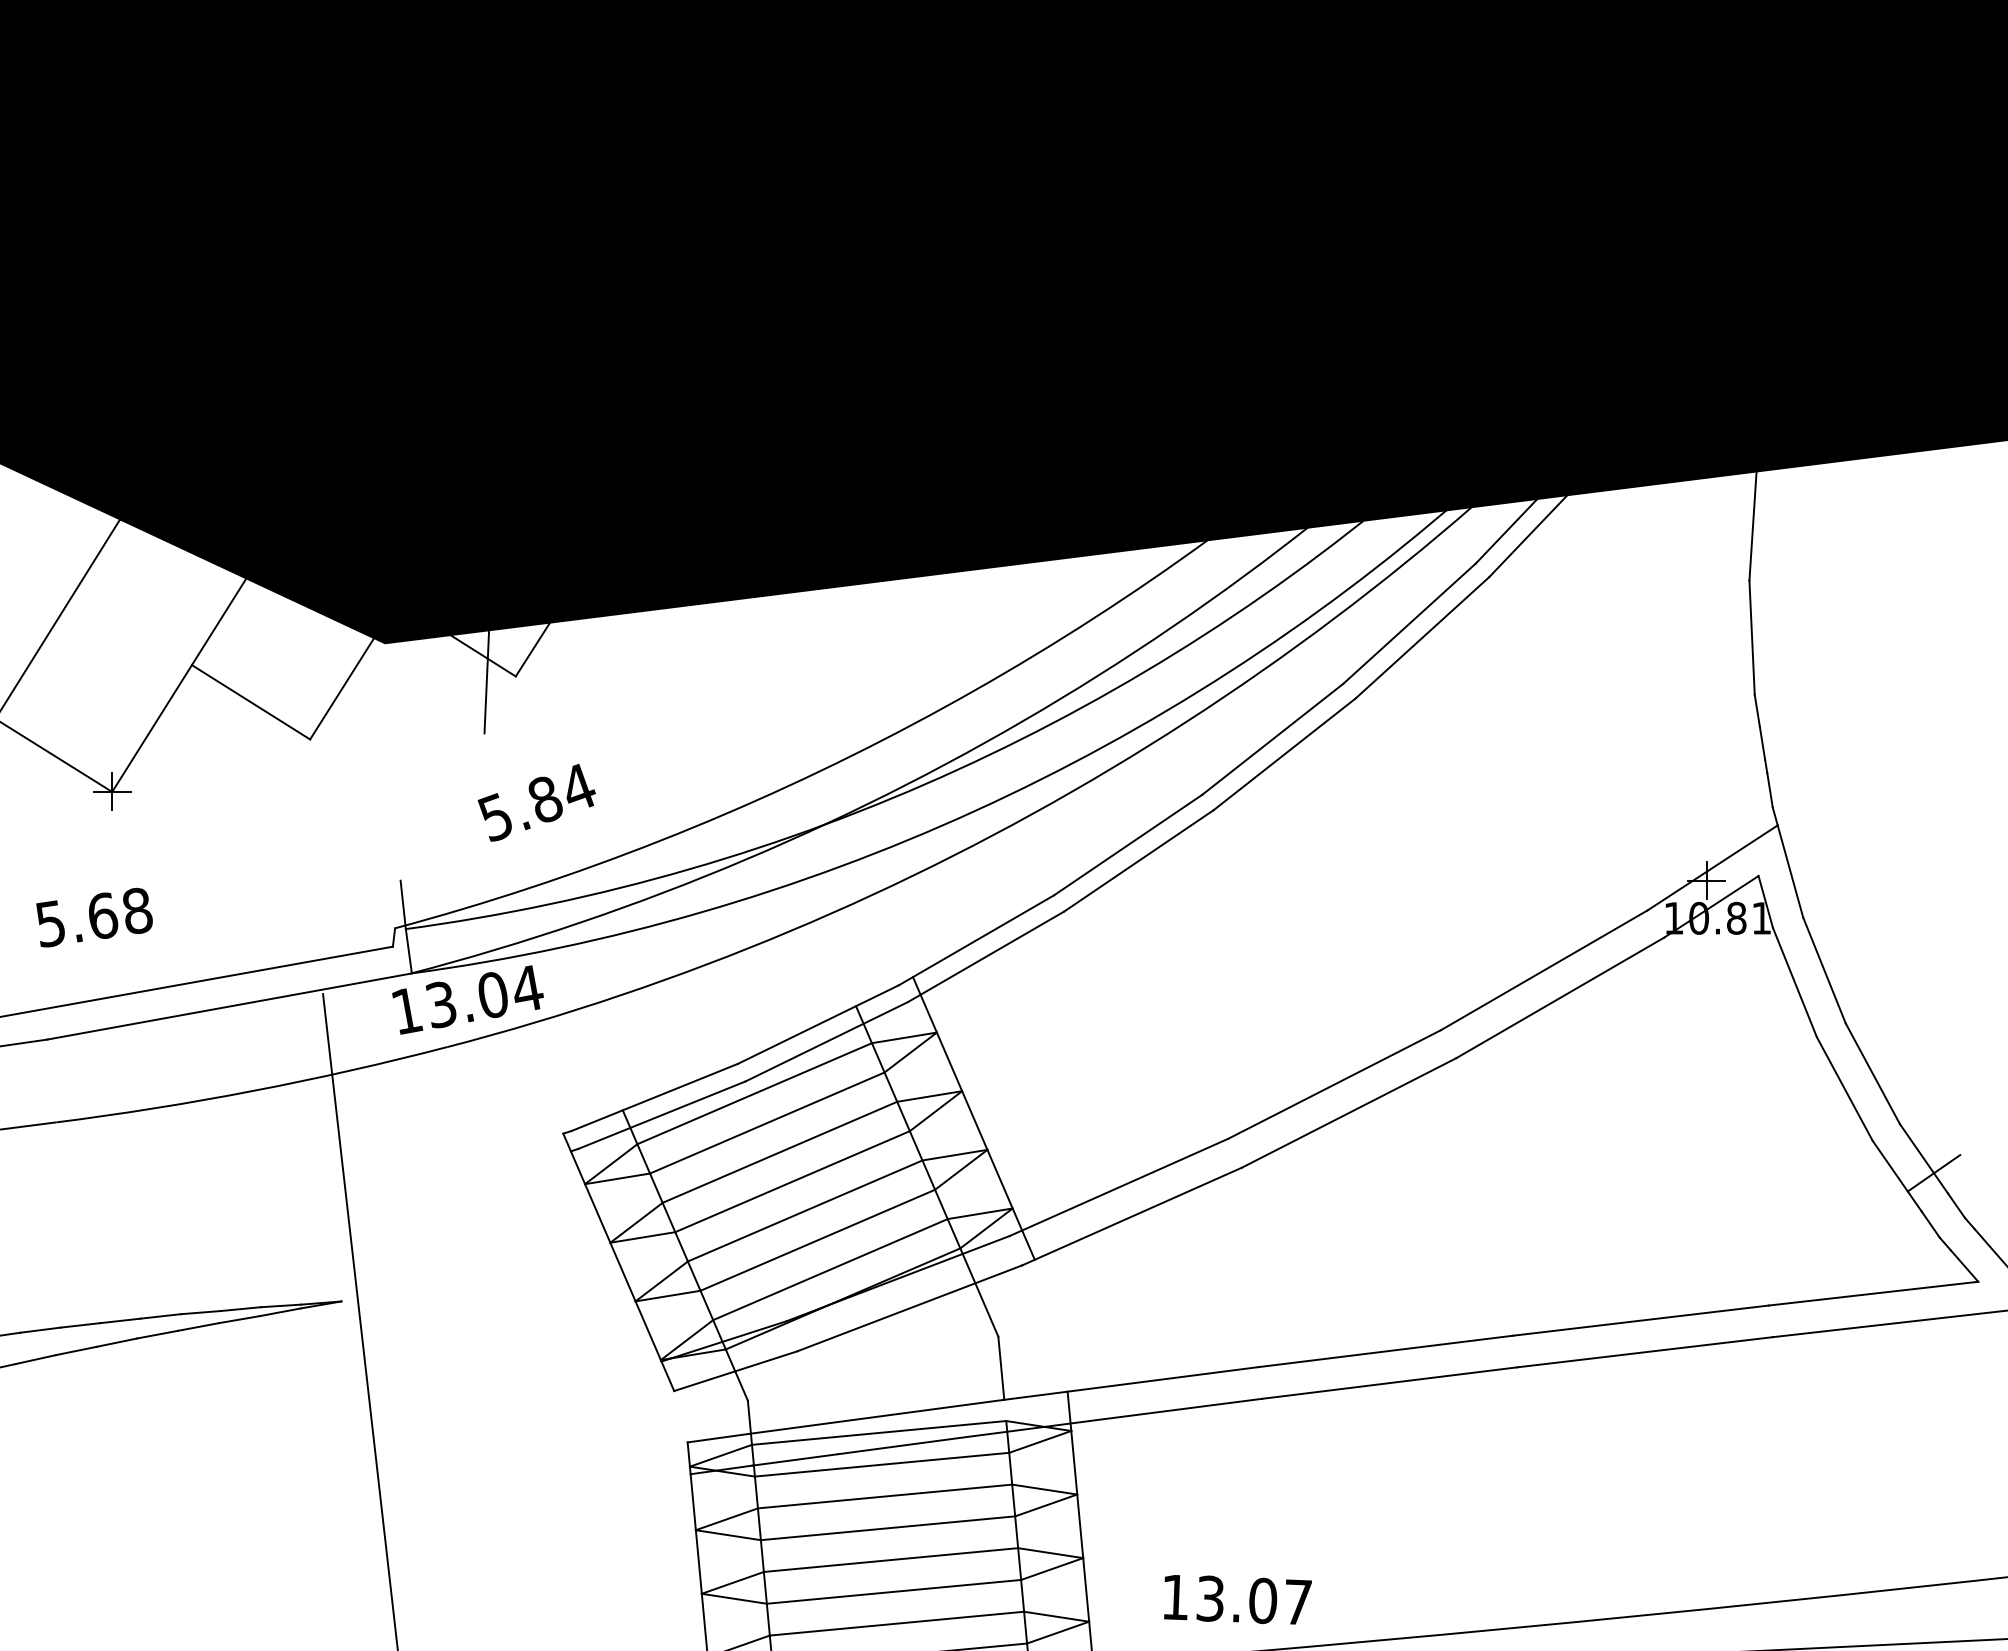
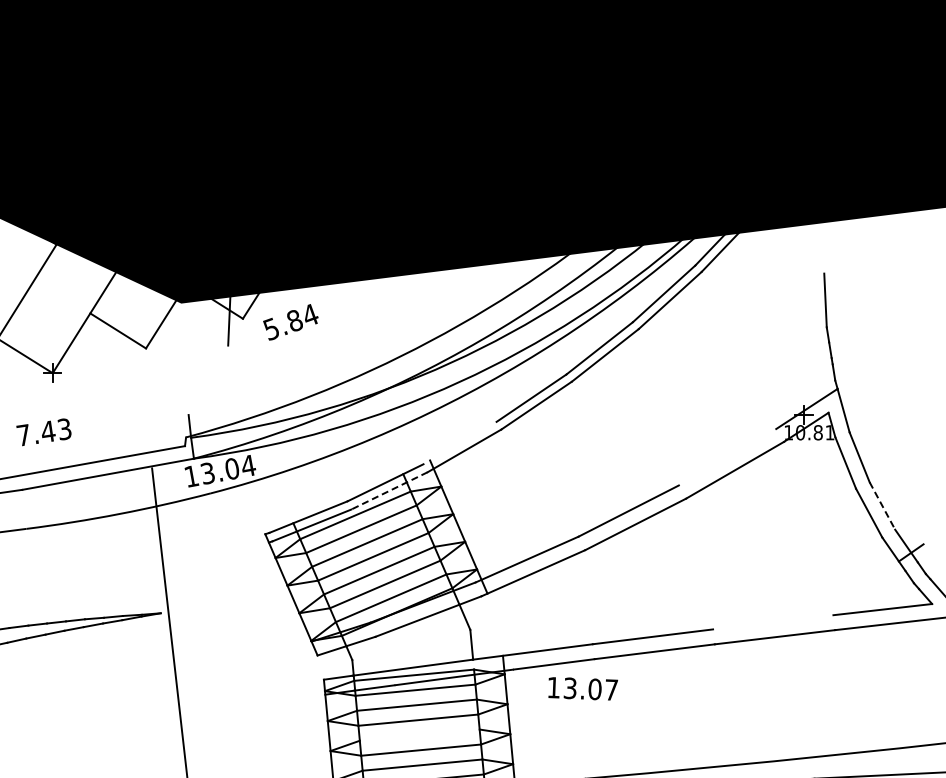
line: (1752, 523) -> (825, 246), removed
text: (536, 803) -> (290, 322), moved
text: (92, 917) -> (43, 432), 5.68 -> 7.43
line: (975, 939) -> (459, 442), removed
line: (1544, 970) -> (727, 457), removed
line: (826, 1040) -> (389, 490), solid -> dashed
line: (1872, 1074) -> (882, 506), solid -> dashed
line: (1641, 1321) -> (773, 622), removed
line: (890, 1558) -> (419, 734), removed
text: (1238, 1599) -> (583, 688), moved

